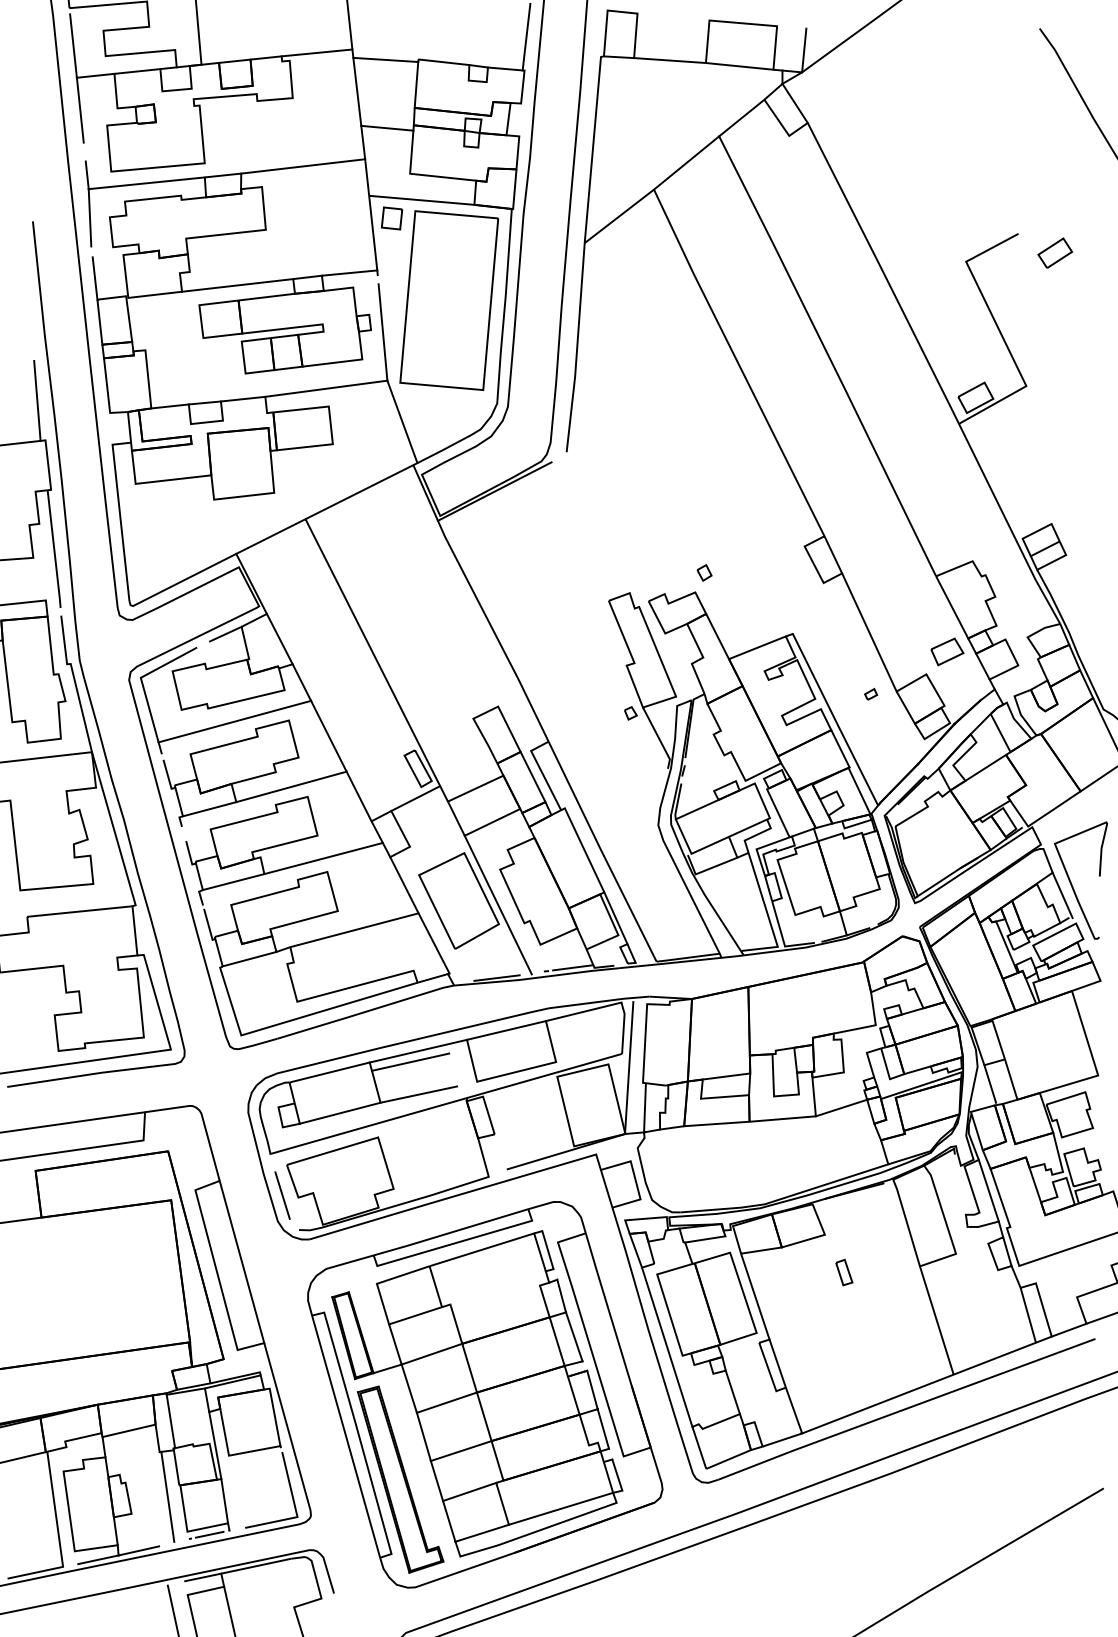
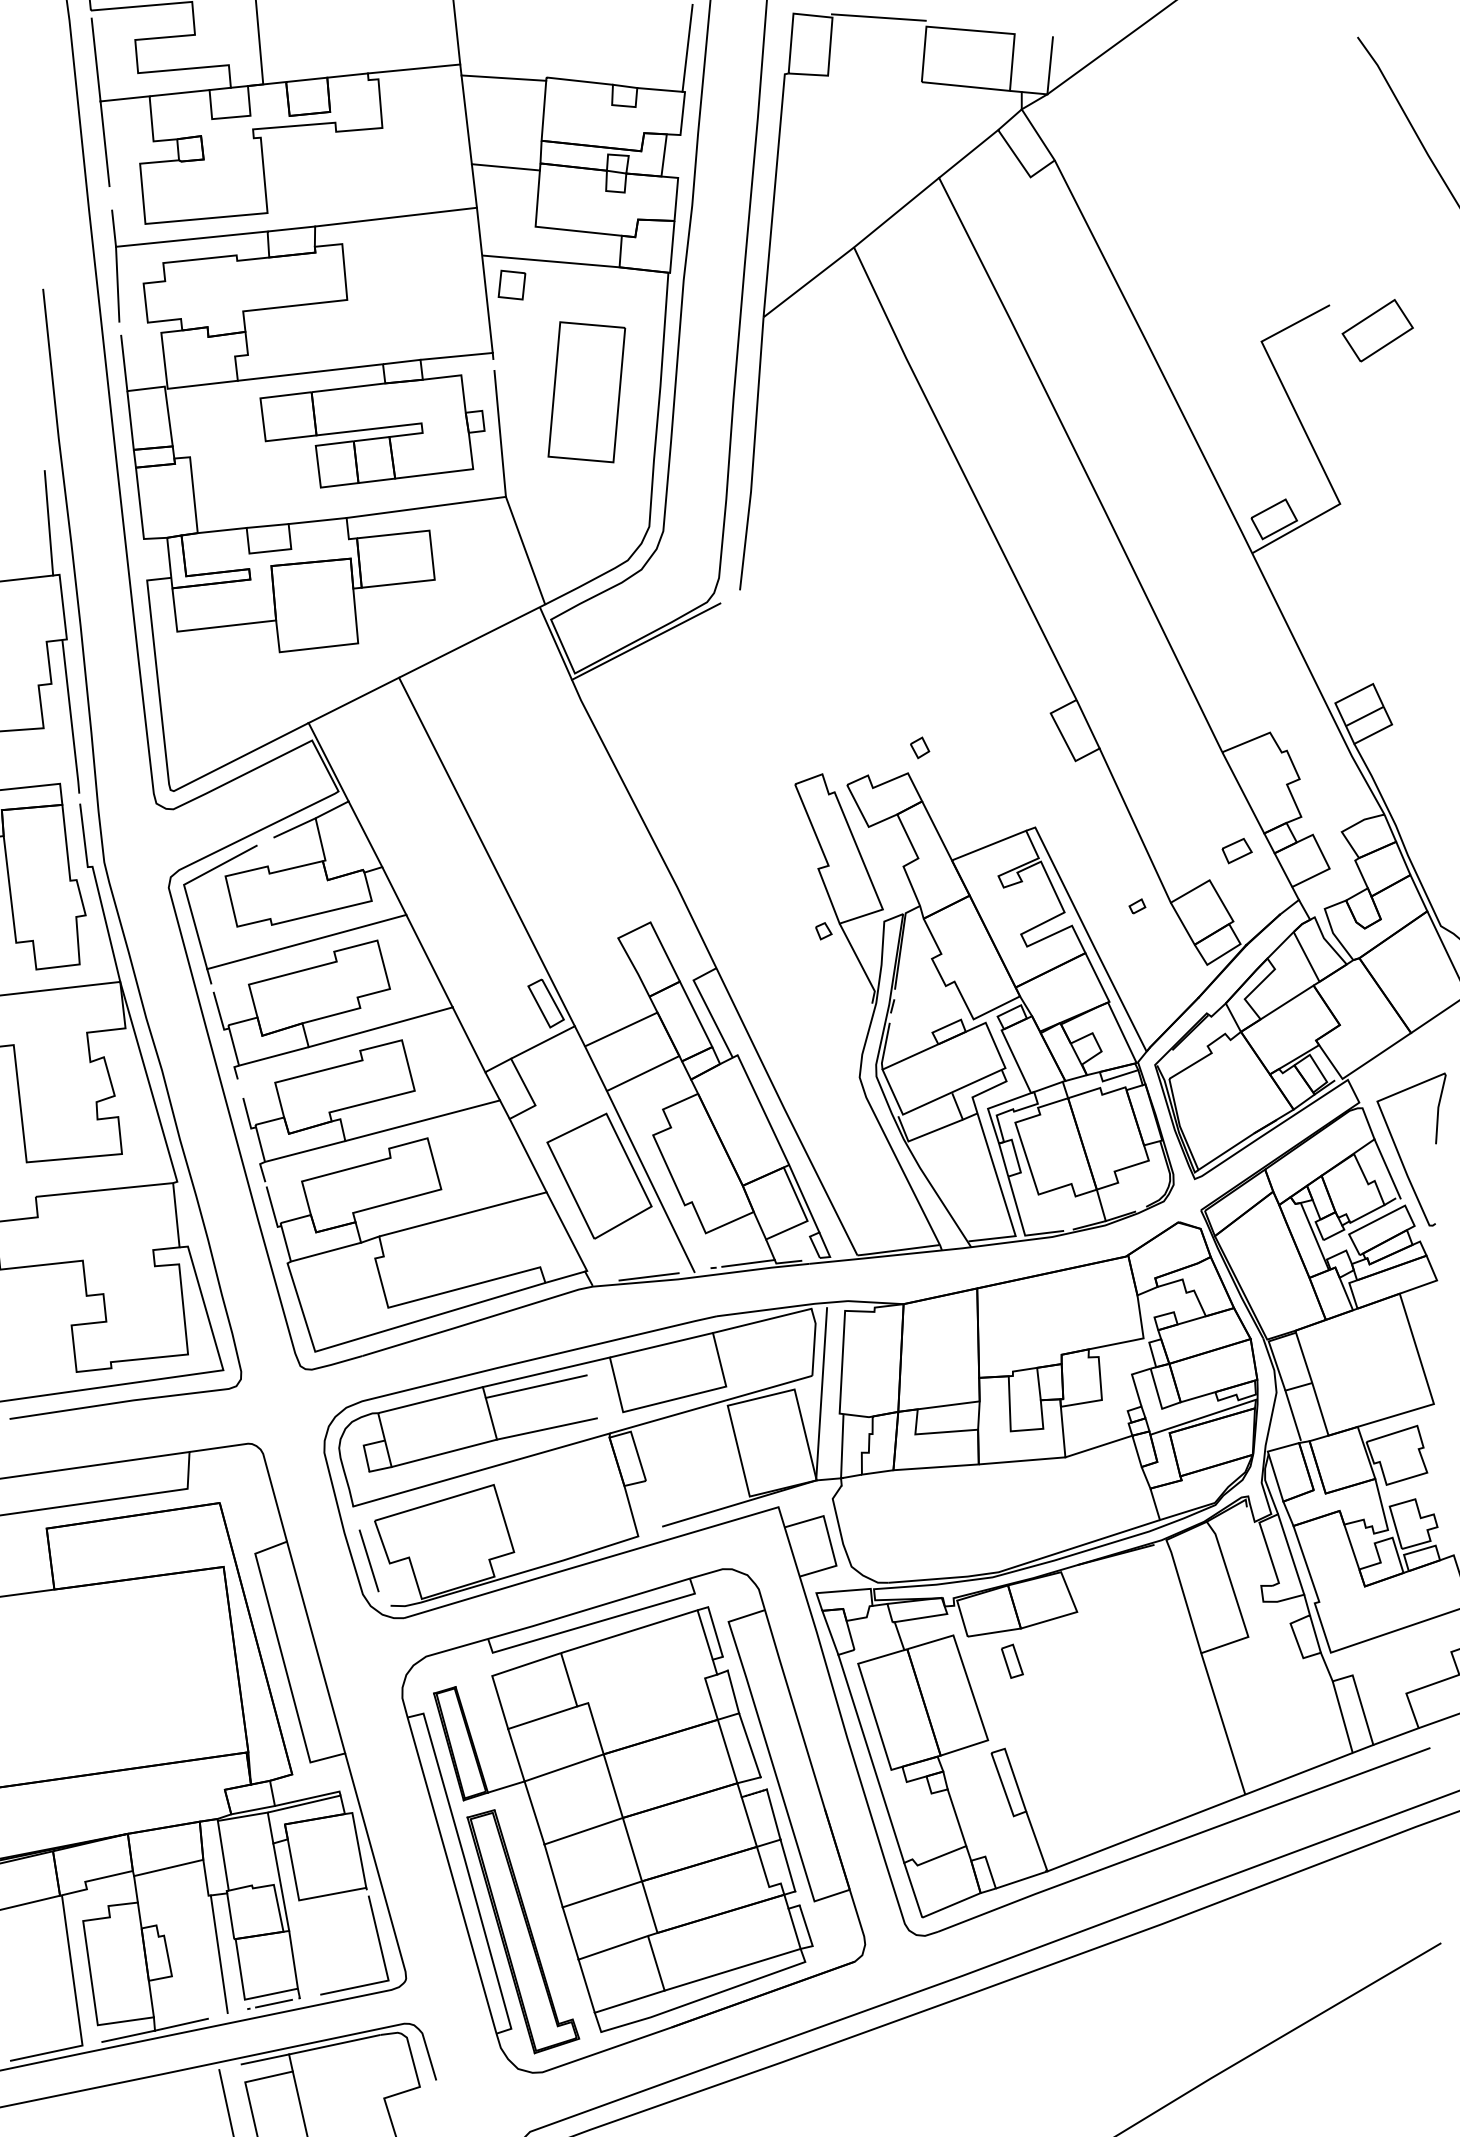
line: (669, 60) -> (878, 17), moved
part: (1055, 252) -> (1378, 329), size x1.6
part: (449, 300) -> (587, 392), size x0.6
part: (947, 651) -> (1237, 850), size x0.7
part: (844, 1272) -> (1012, 1661), moved
line: (755, 1296) -> (986, 1692), removed

